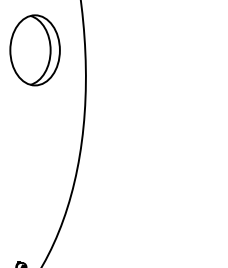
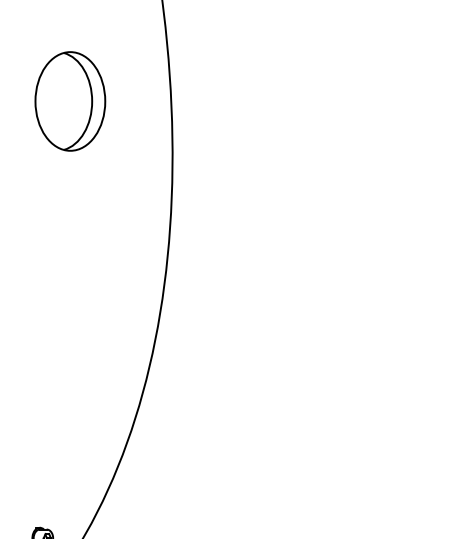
part: (34, 50) -> (69, 101), size x0.7

